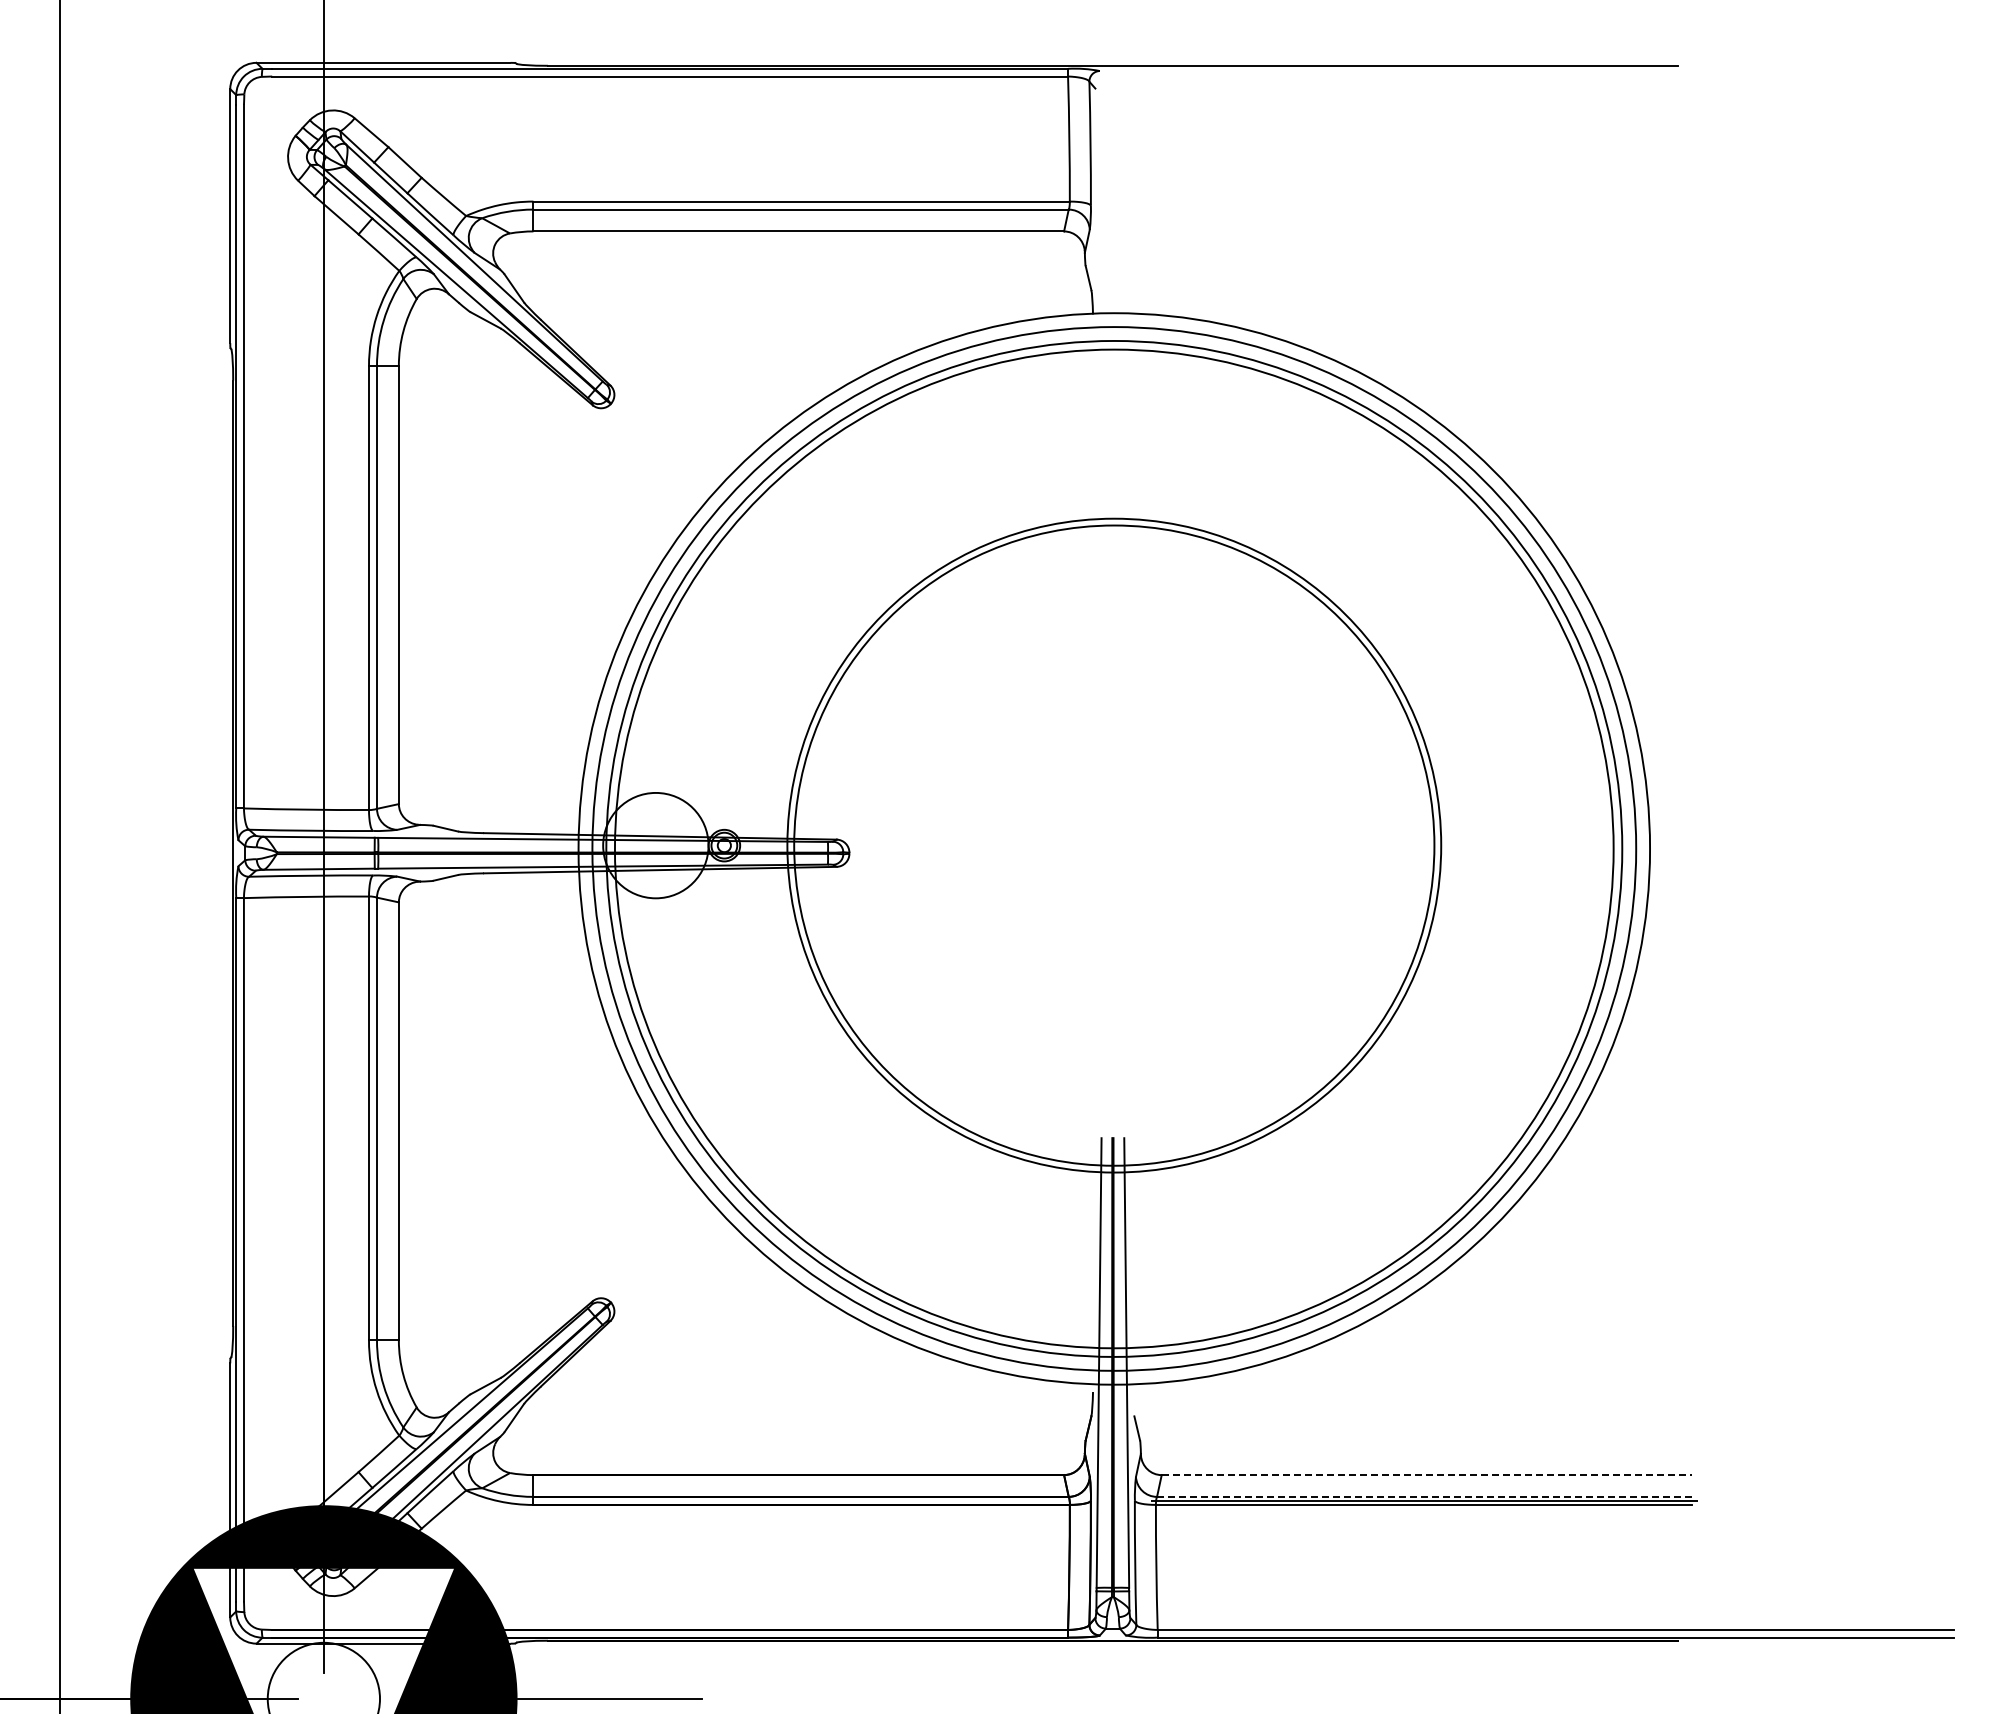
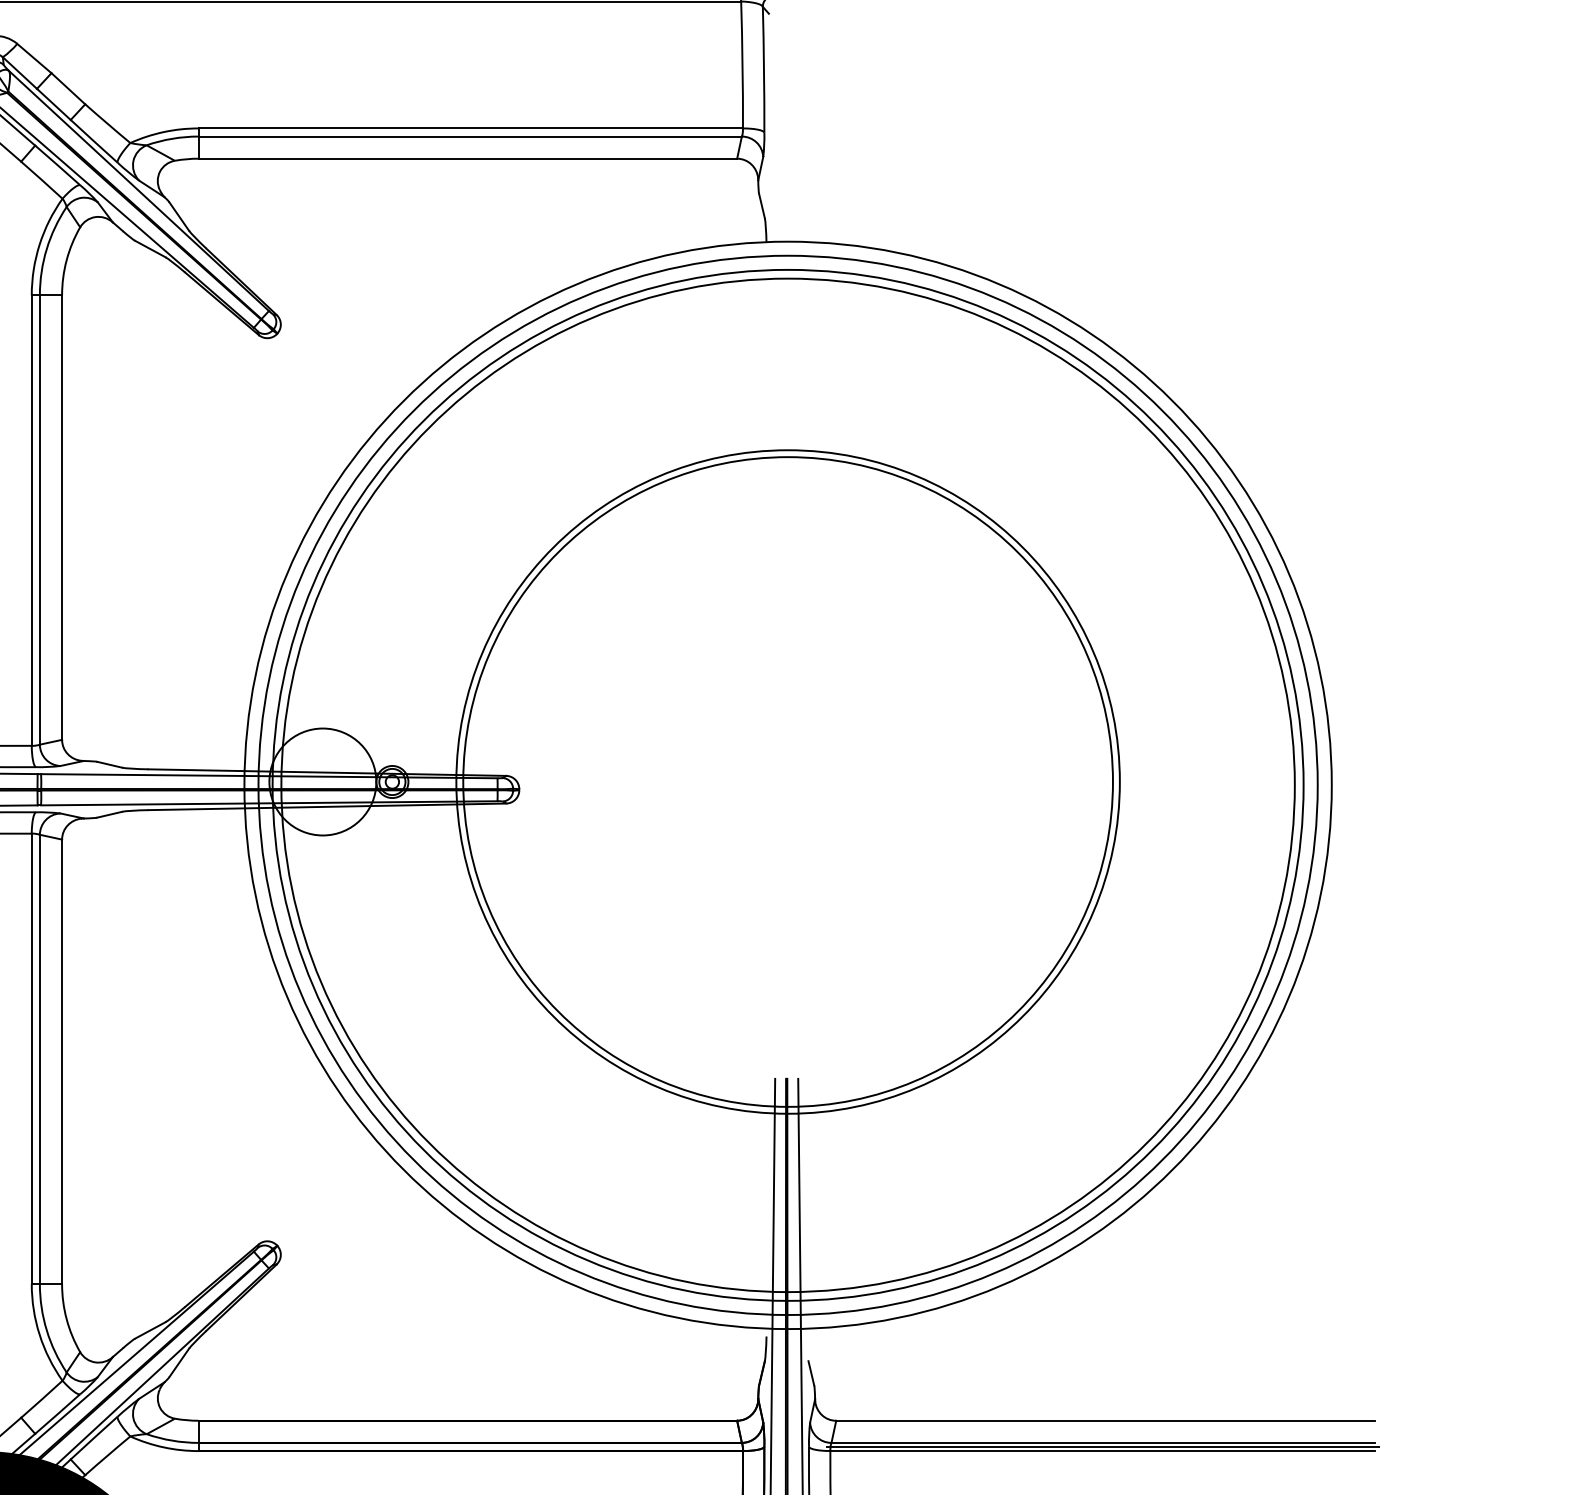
line: (1427, 1475) -> (1105, 1421), dashed -> solid
line: (1424, 1496) -> (1102, 1442), dashed -> solid

